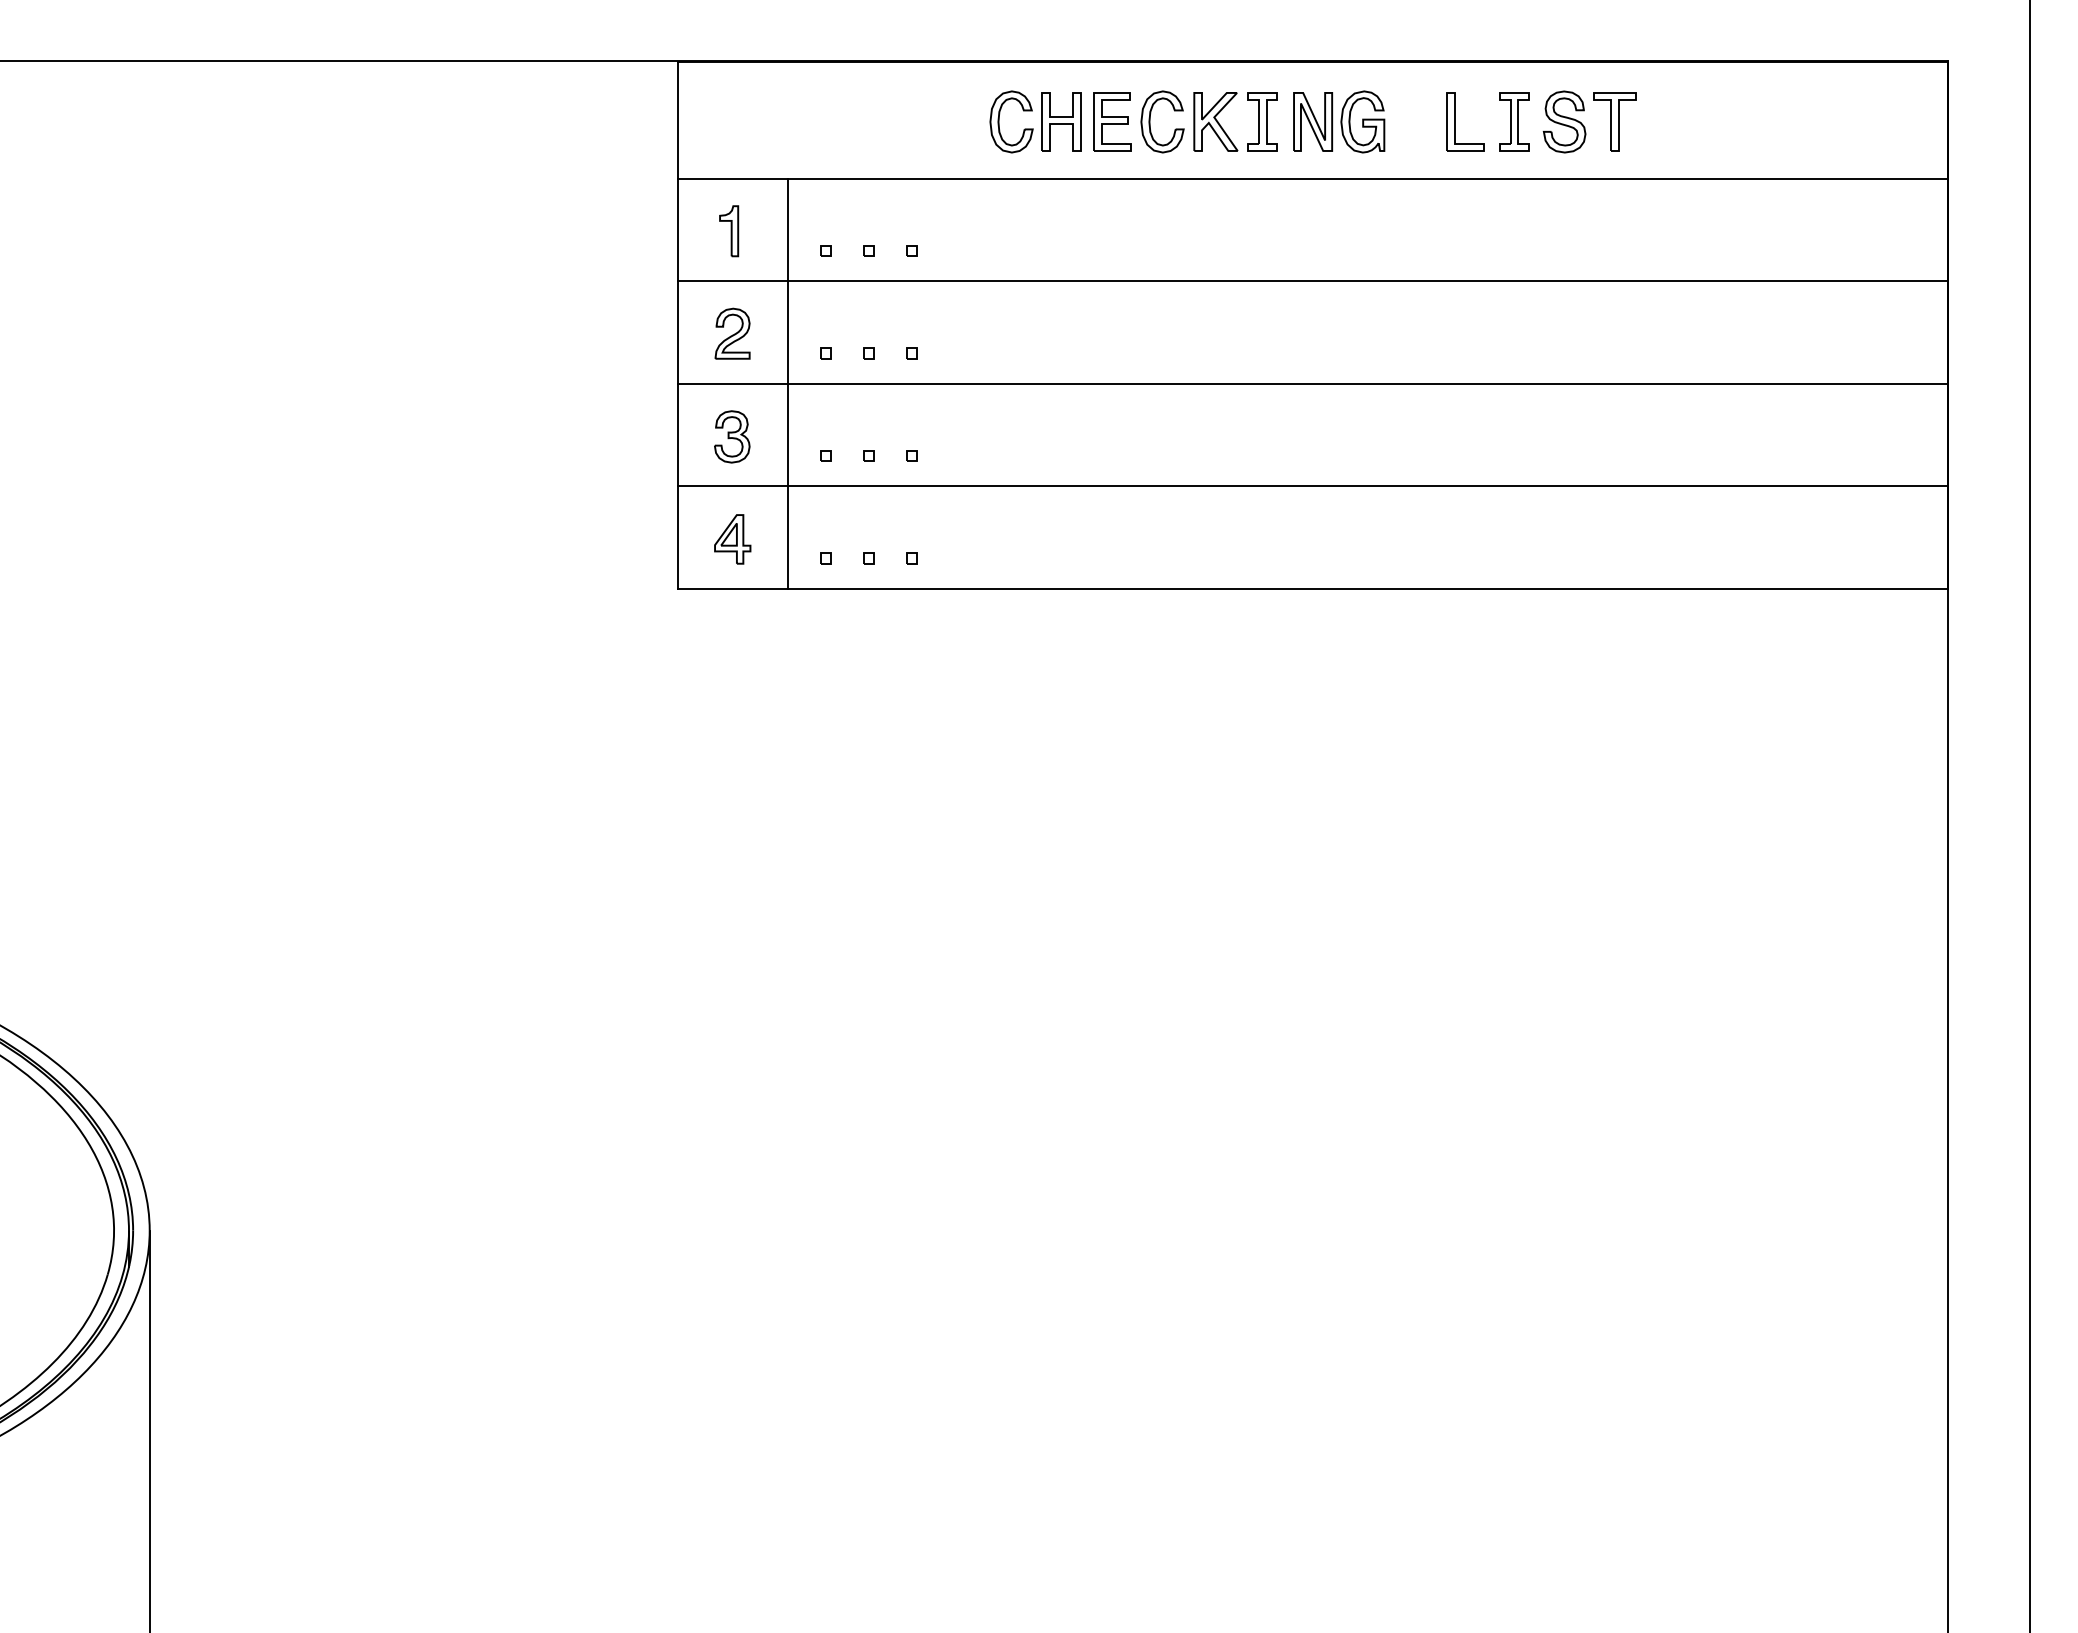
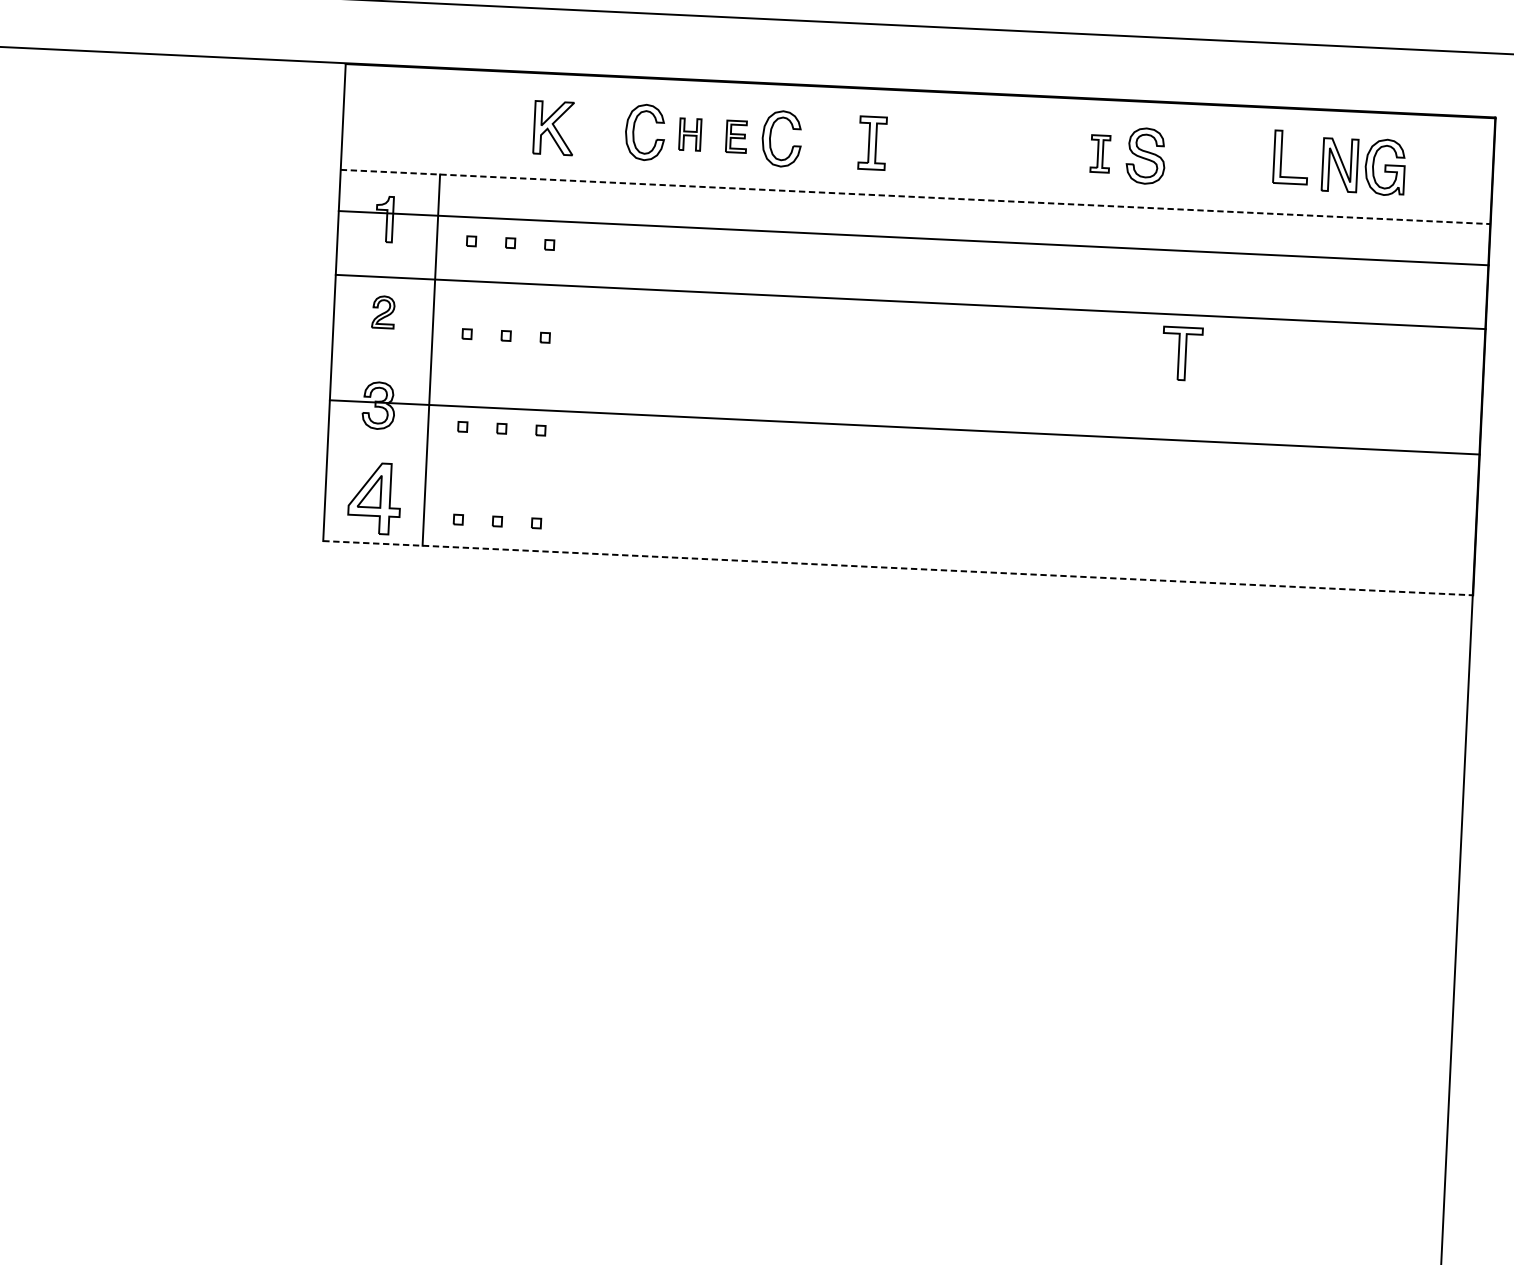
part: (1061, 121) -> (690, 134), size x0.6
part: (1112, 121) -> (736, 136), size x0.6
part: (1215, 121) -> (553, 127), moved
part: (1339, 121) -> (1364, 165), moved
part: (1455, 121) -> (1281, 156), moved
part: (1514, 121) -> (1100, 153), size x0.7
part: (1614, 121) -> (1181, 353), moved
line: (1313, 179) -> (916, 197), solid -> dashed
line: (1313, 281) -> (914, 238), moved
part: (732, 333) -> (383, 312), size x0.7
line: (1313, 383) -> (911, 301), moved
line: (1313, 486) -> (905, 427), moved
part: (732, 539) -> (374, 498), size x1.6
line: (1313, 588) -> (898, 567), solid -> dashed

